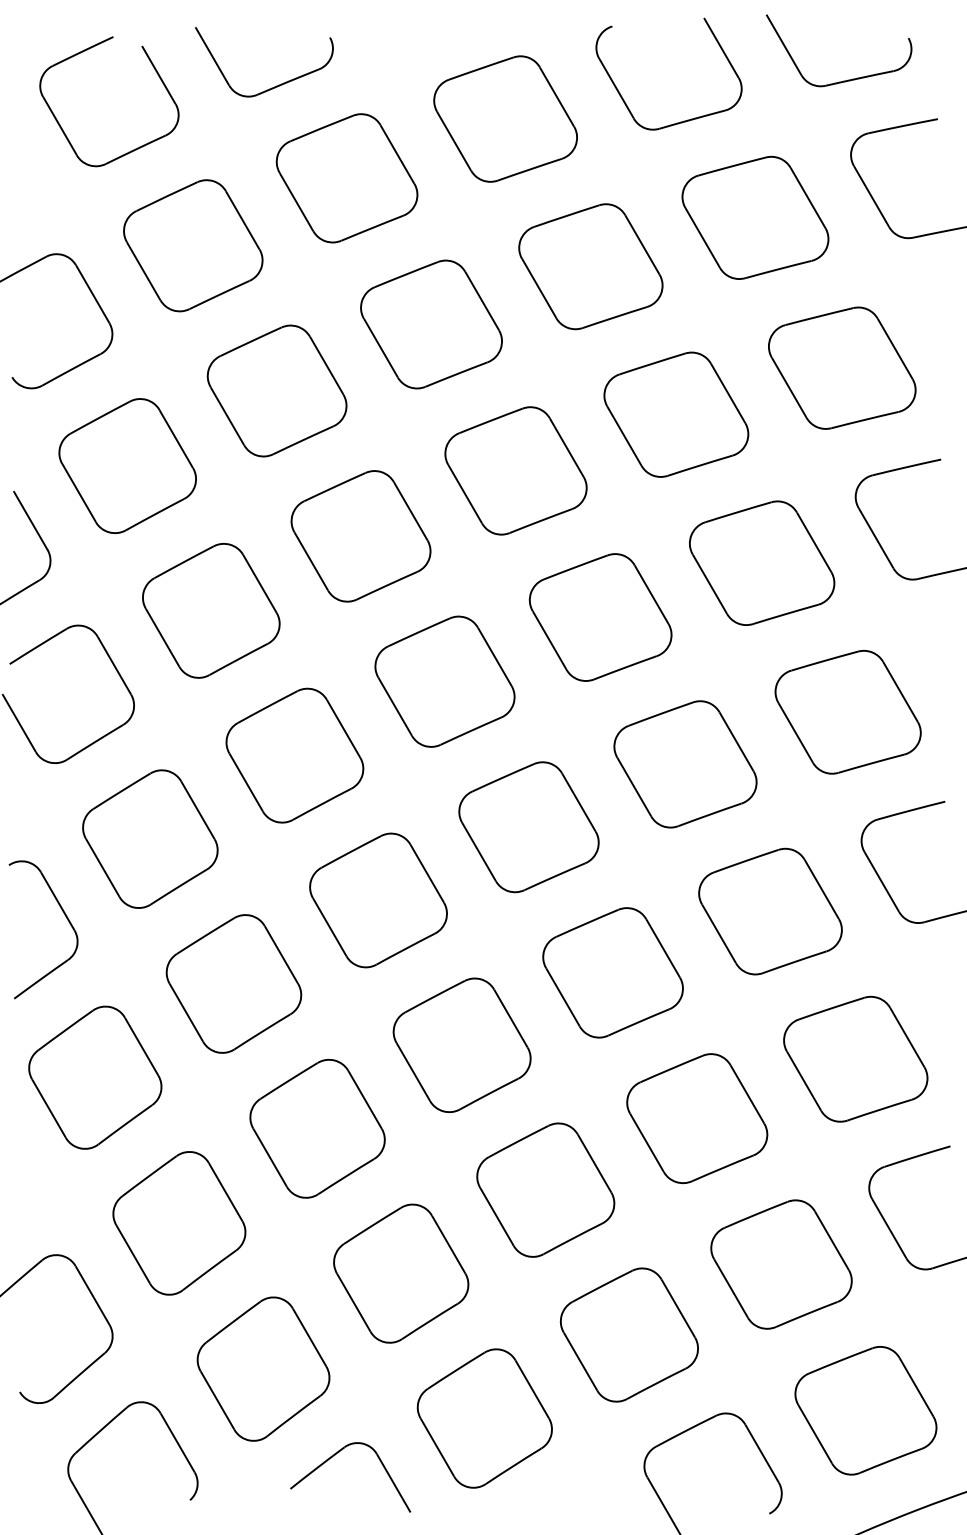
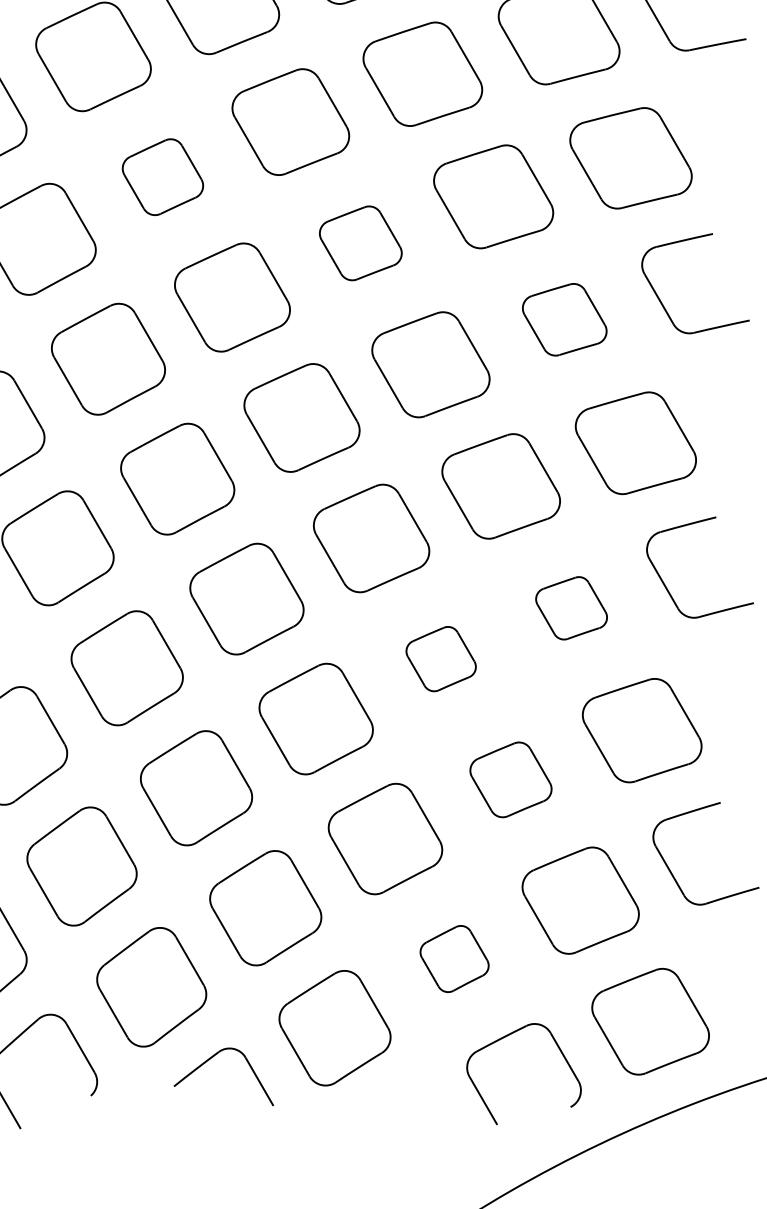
part: (276, 390) -> (162, 176), size x0.7
part: (515, 470) -> (360, 243), size x0.7
part: (762, 562) -> (564, 319), size x0.7
part: (770, 911) -> (571, 608), size x0.6
part: (612, 972) -> (440, 658), size x0.6
part: (697, 1118) -> (511, 779), size x0.7
part: (628, 1334) -> (453, 958), size x0.6

